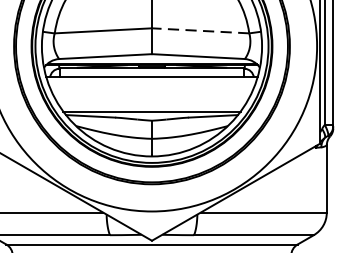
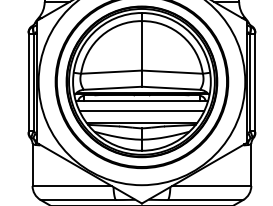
line: (199, 31) -> (171, 72), dashed -> solid
line: (151, 93) -> (141, 111), added

